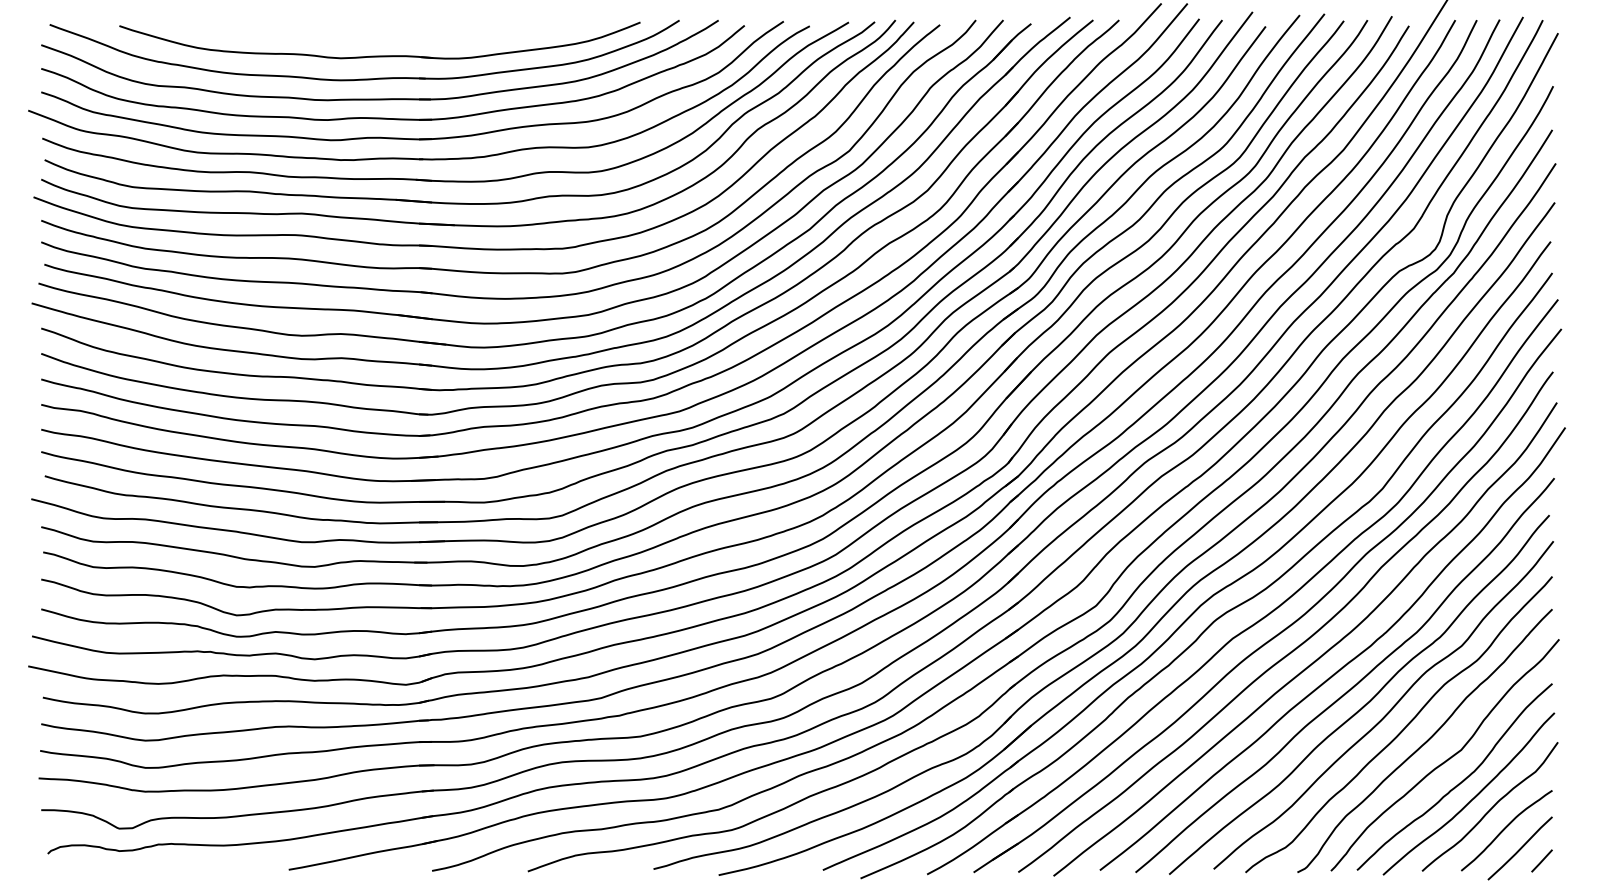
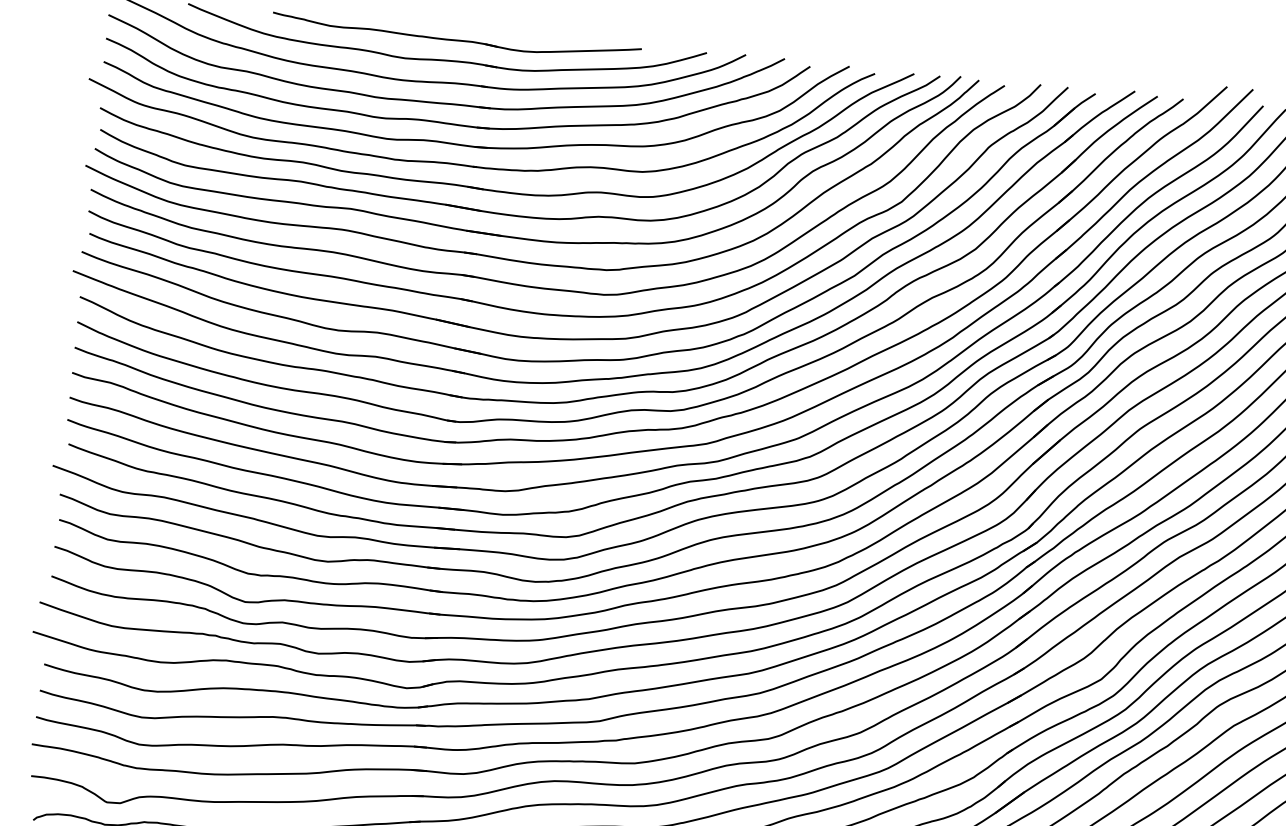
part: (389, 32) -> (456, 37), added

